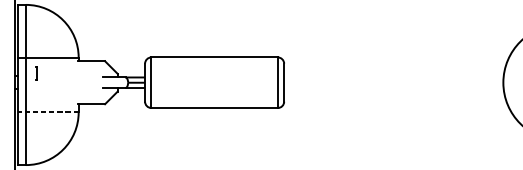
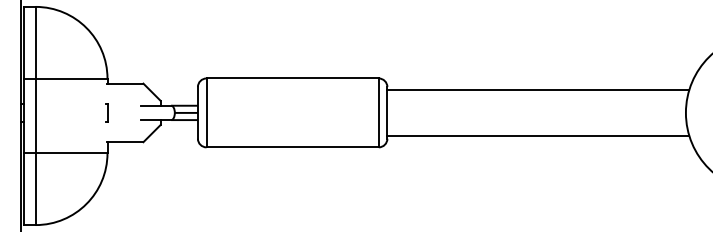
line: (395, 65) -> (538, 89), added
line: (36, 72) -> (107, 112), moved
line: (395, 99) -> (538, 135), added
line: (47, 112) -> (65, 153), dashed -> solid

